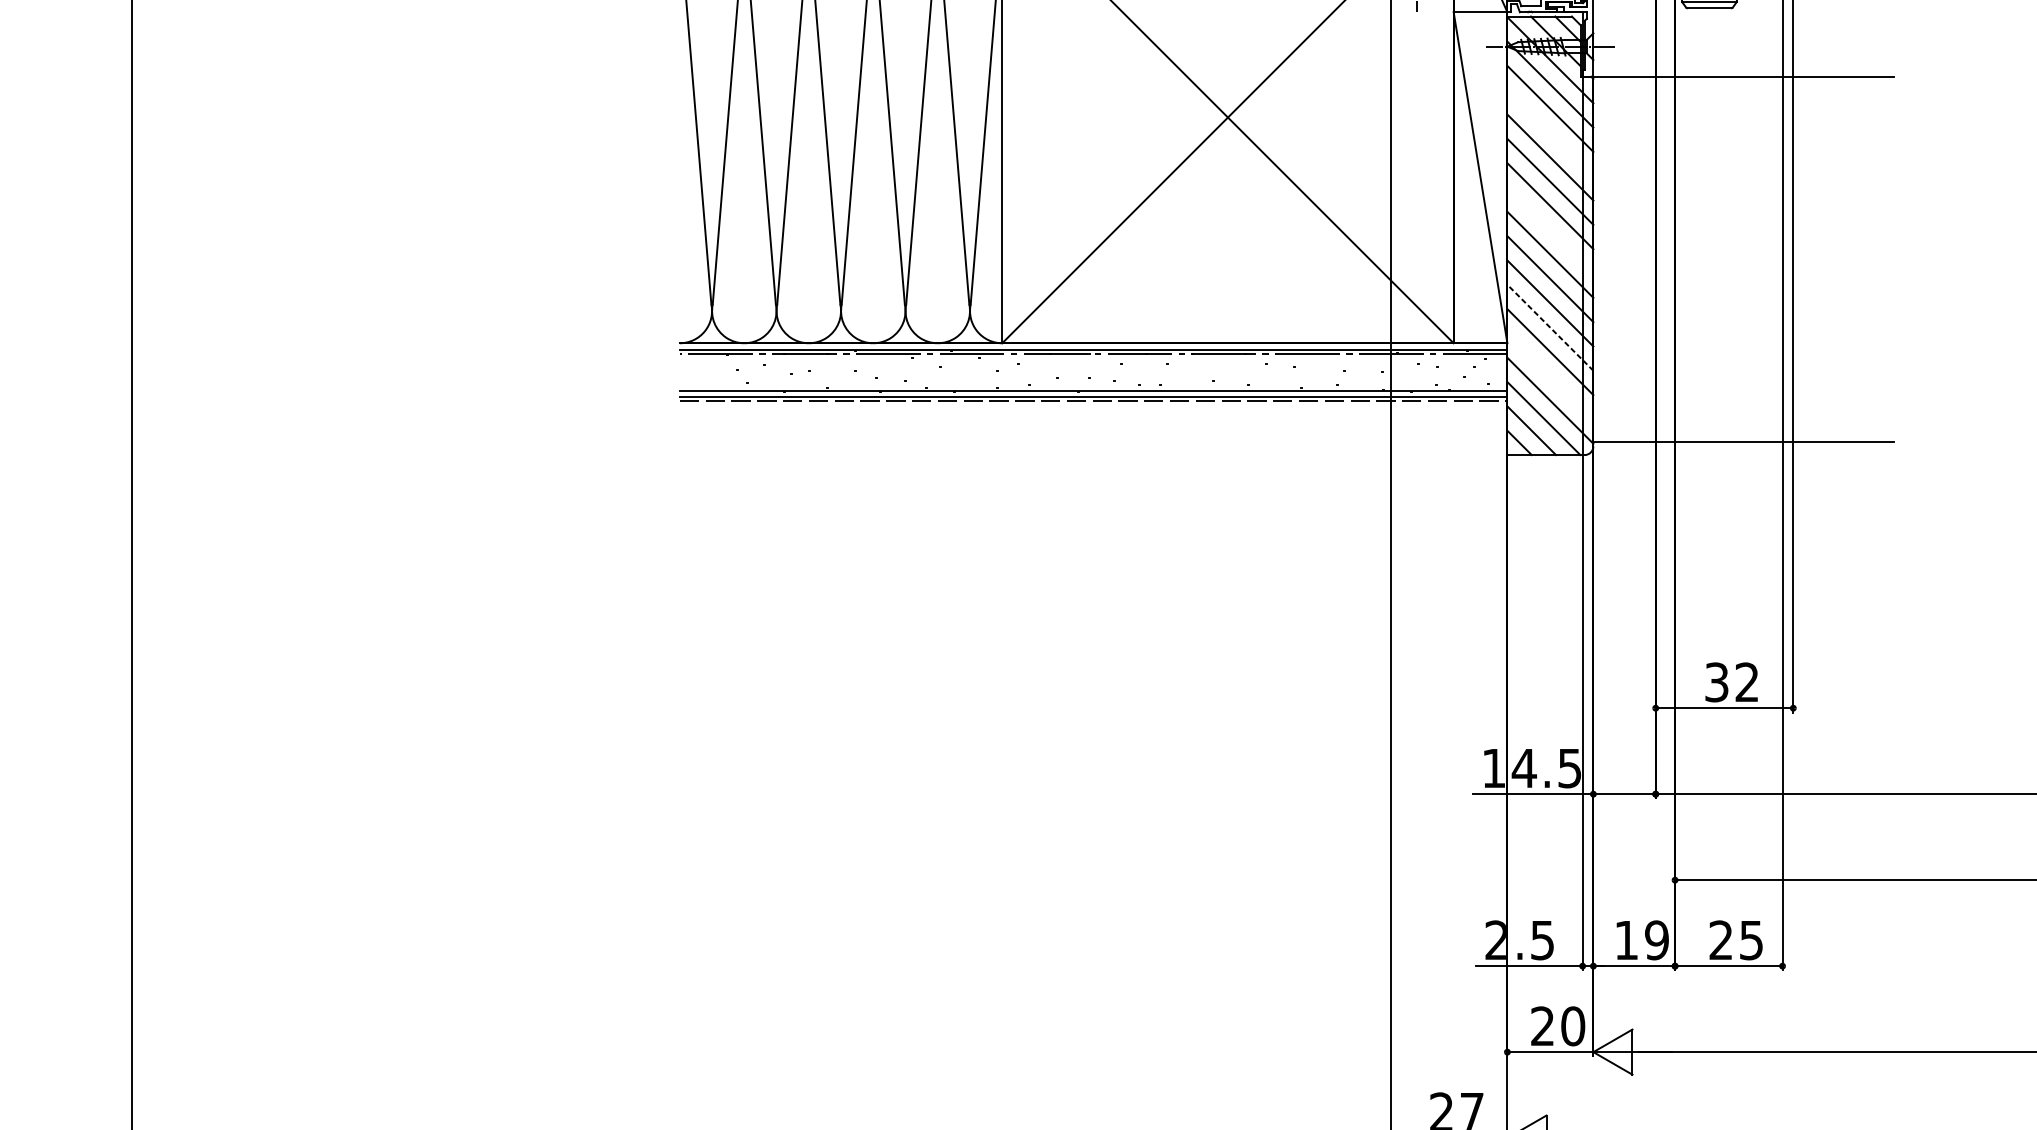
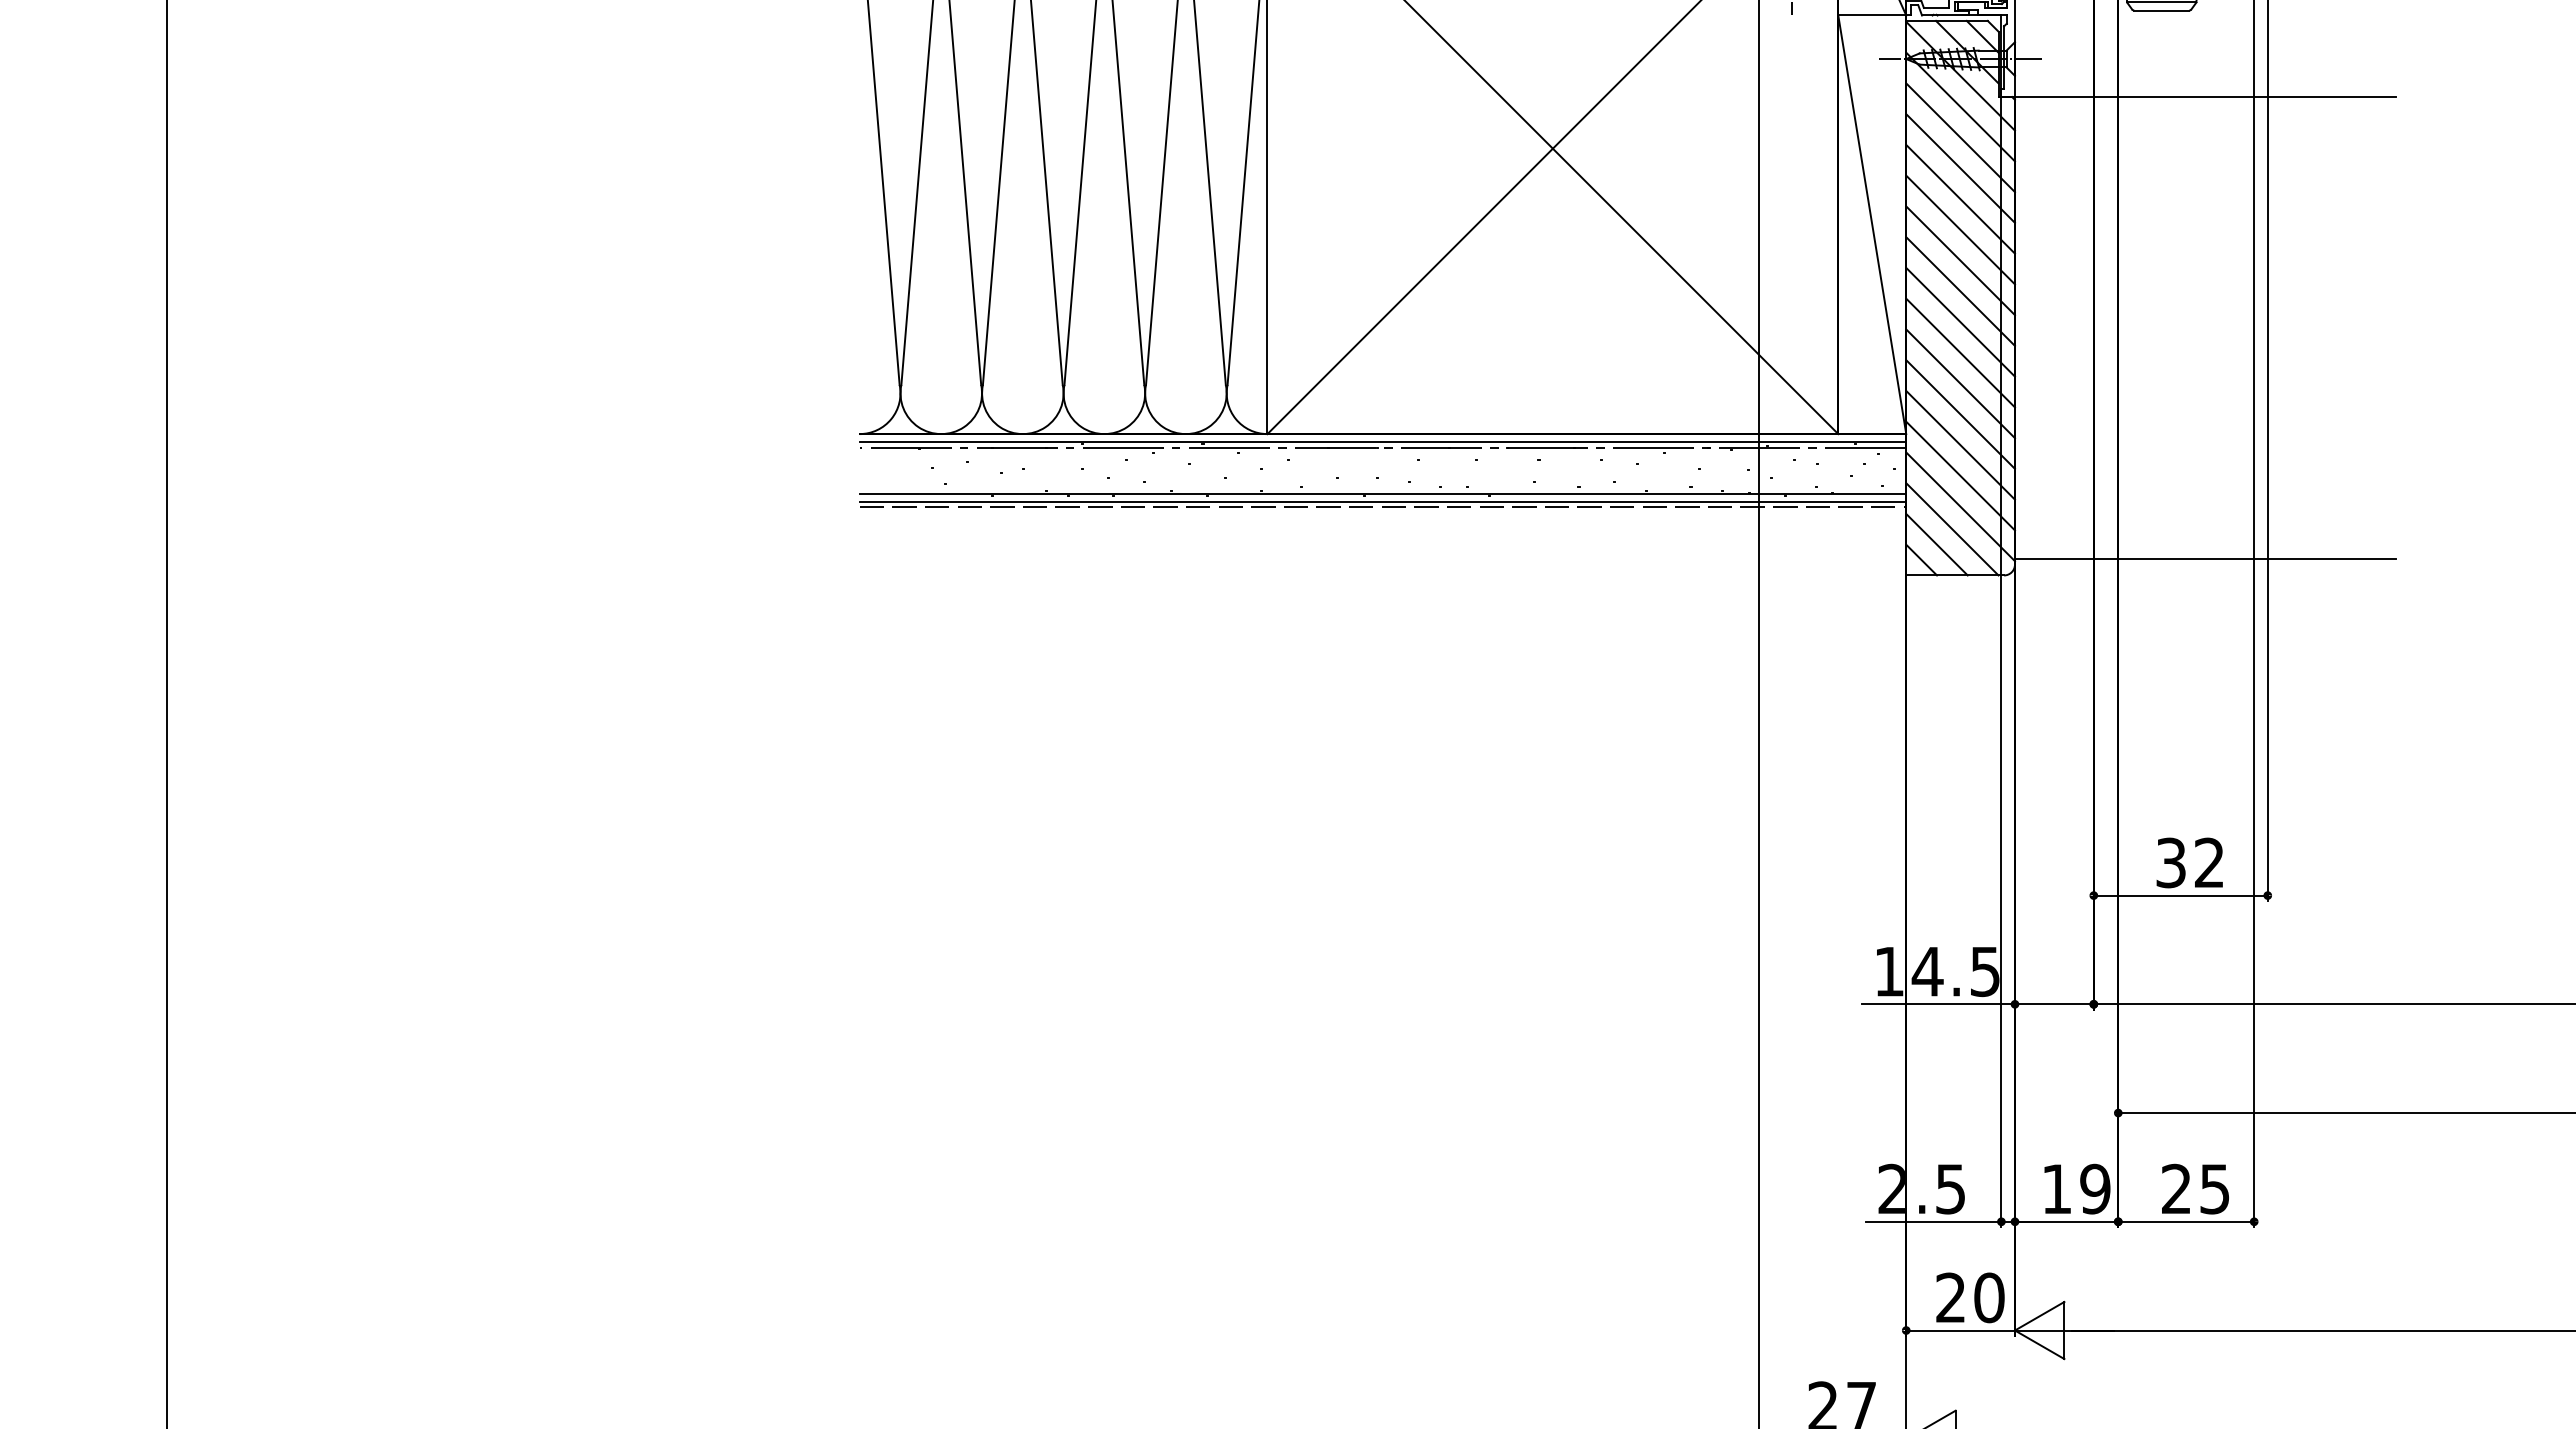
line: (1550, 133) -> (1960, 168), added
line: (1550, 230) -> (1960, 291), added
line: (1550, 327) -> (1960, 414), dashed -> solid
line: (1550, 375) -> (1960, 475), added

